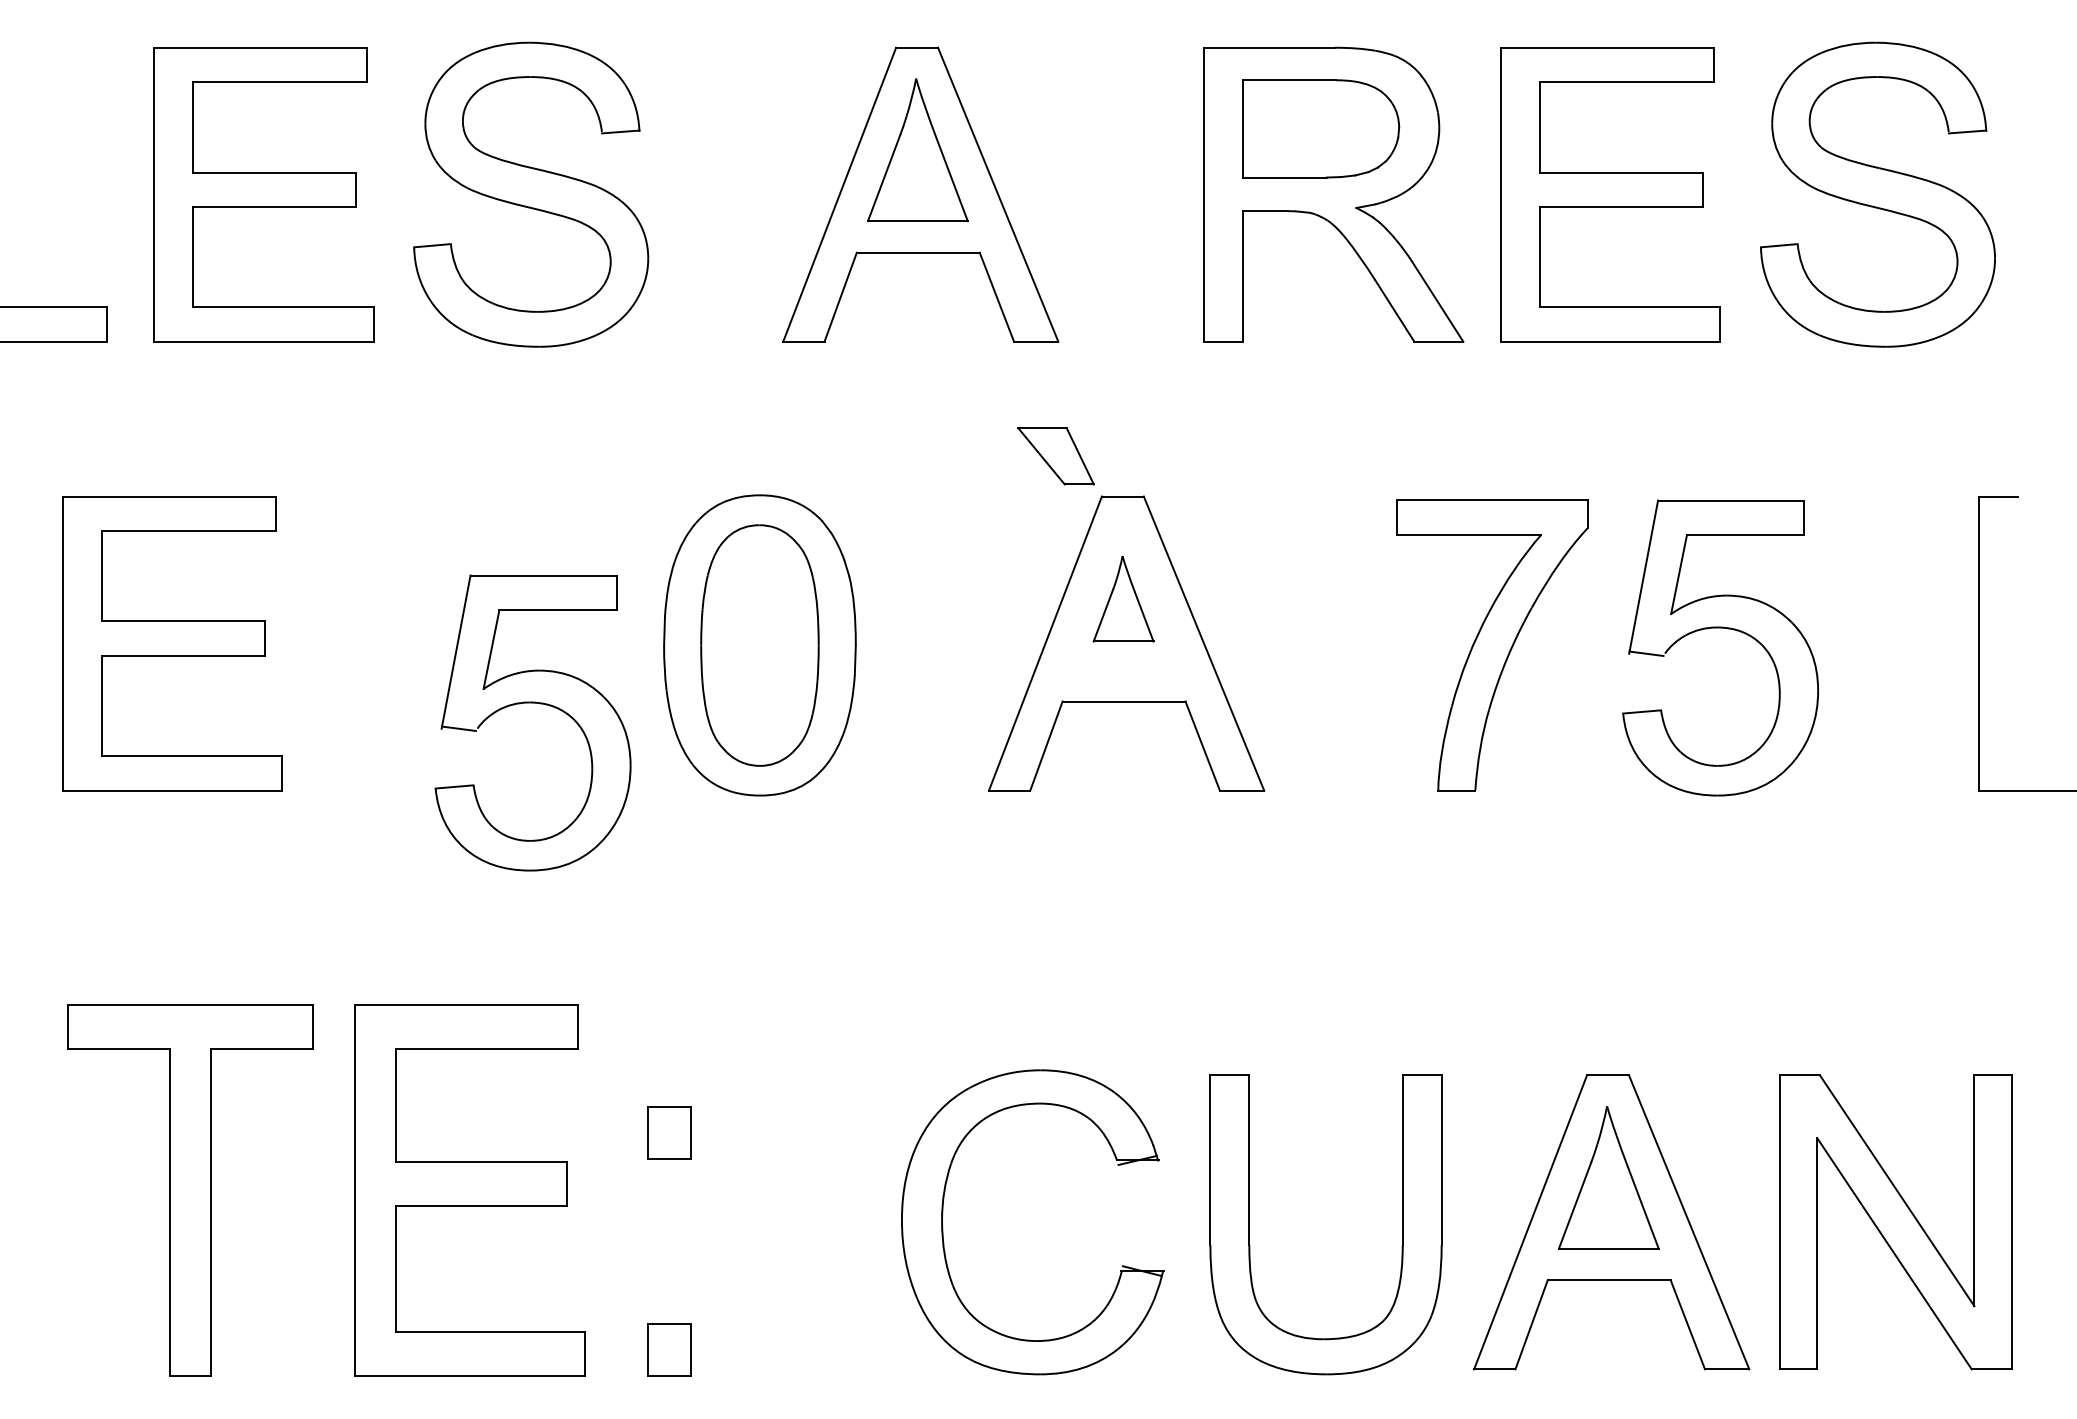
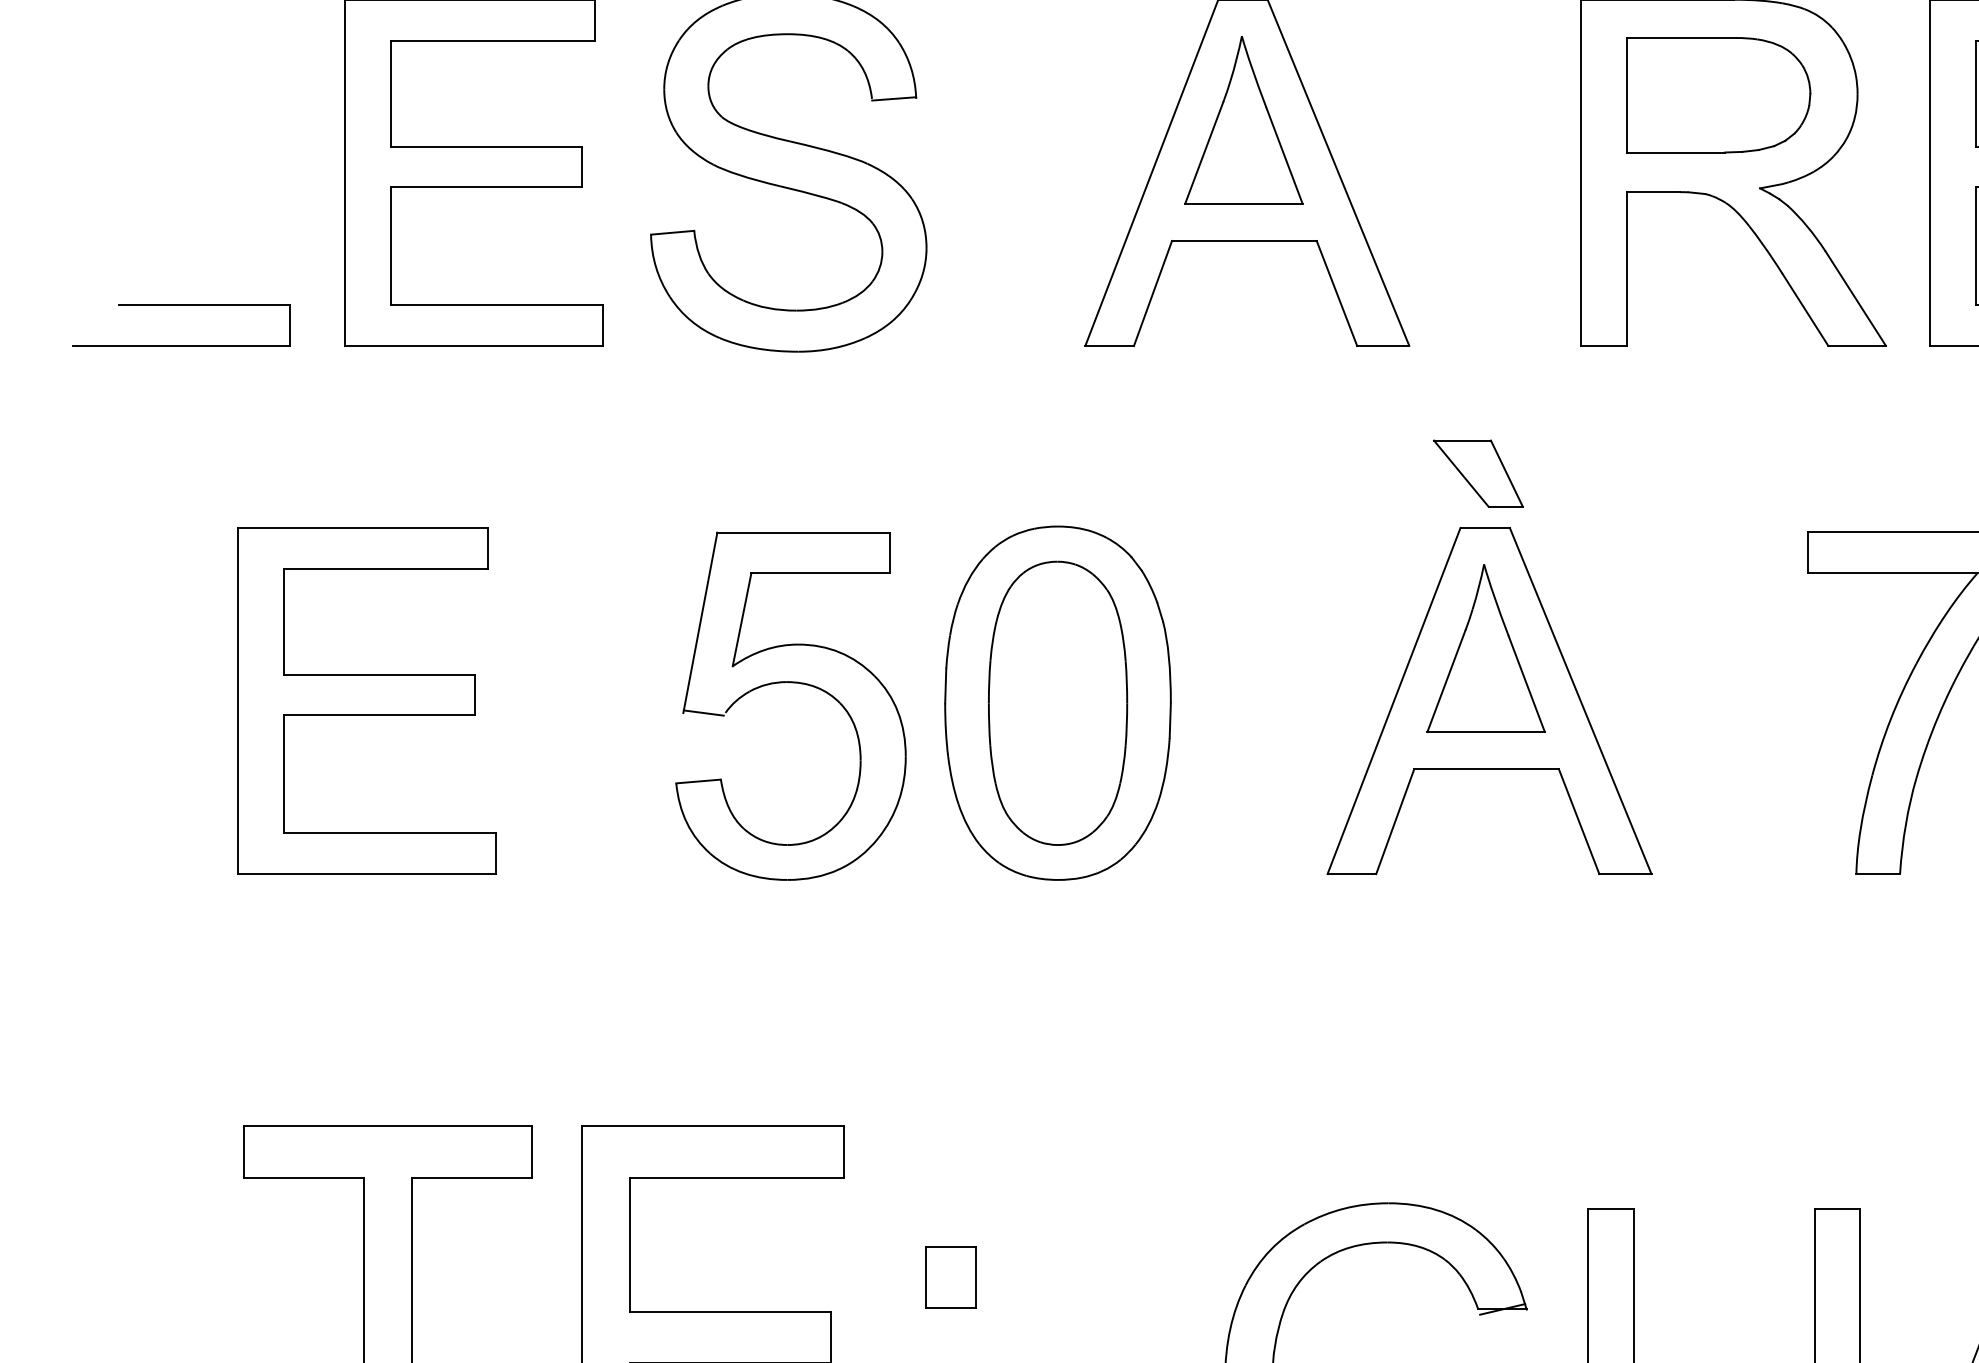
part: (1055, 456) -> (1477, 473), moved
part: (1123, 598) -> (1485, 647), size x1.67
part: (532, 703) -> (790, 683), moved

